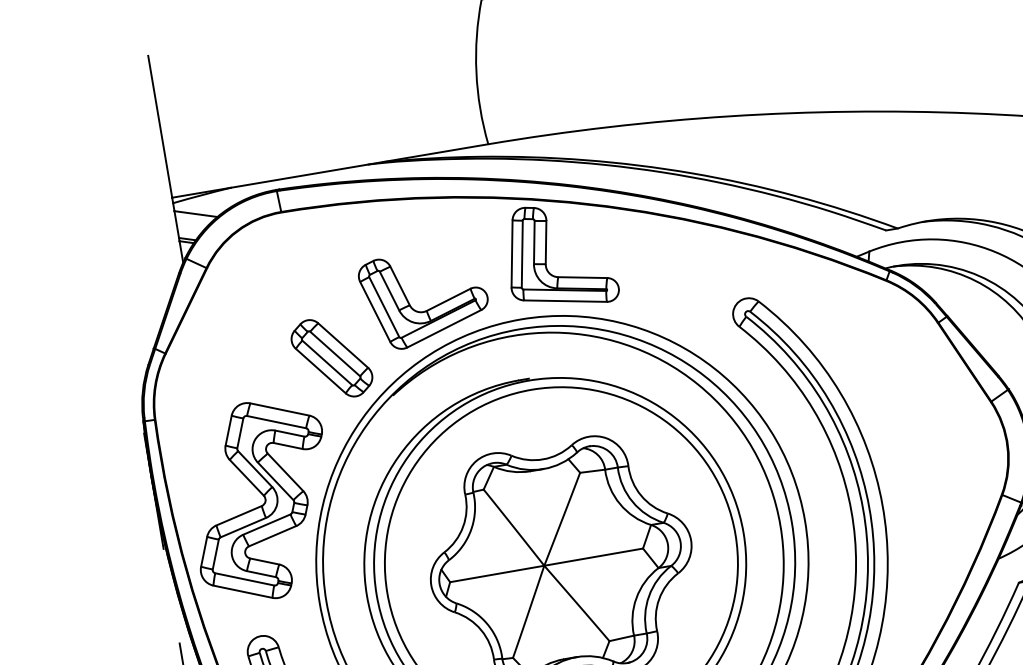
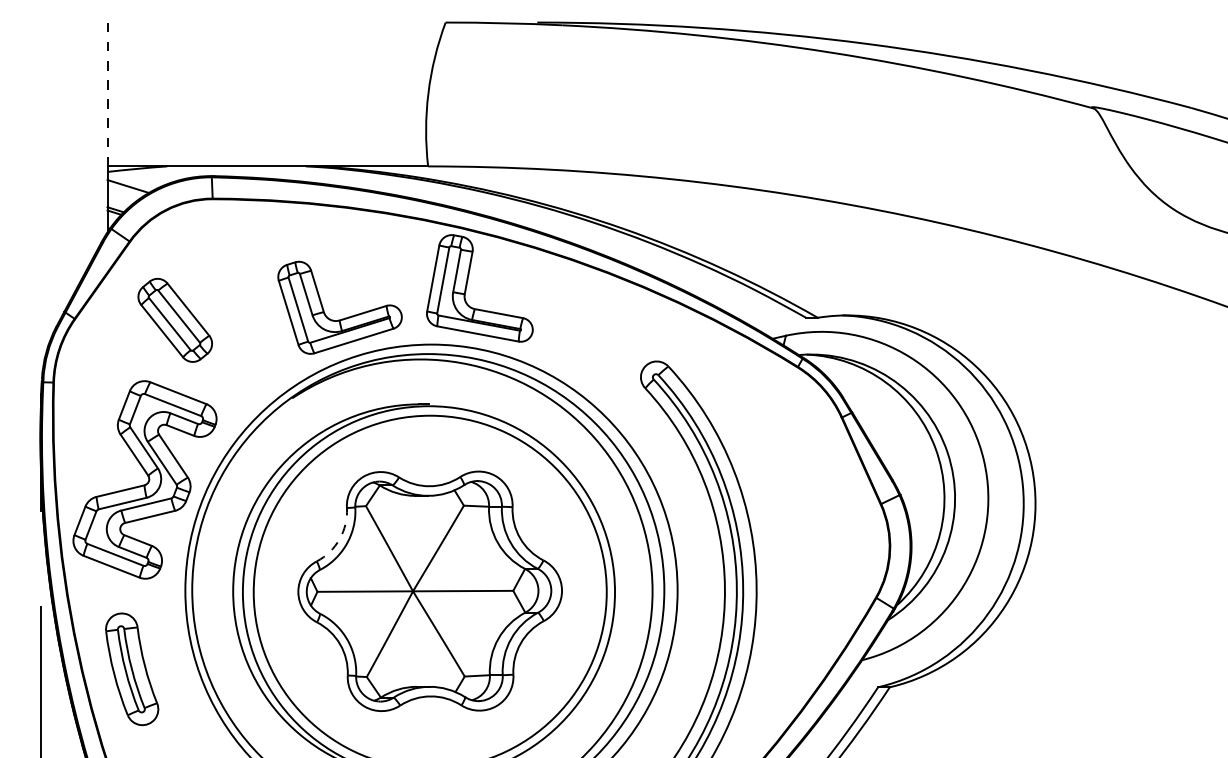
line: (160, 126) -> (107, 94), solid -> dashed
part: (331, 357) -> (174, 319), moved
arc: (463, 526) -> (339, 539), solid -> dashed

